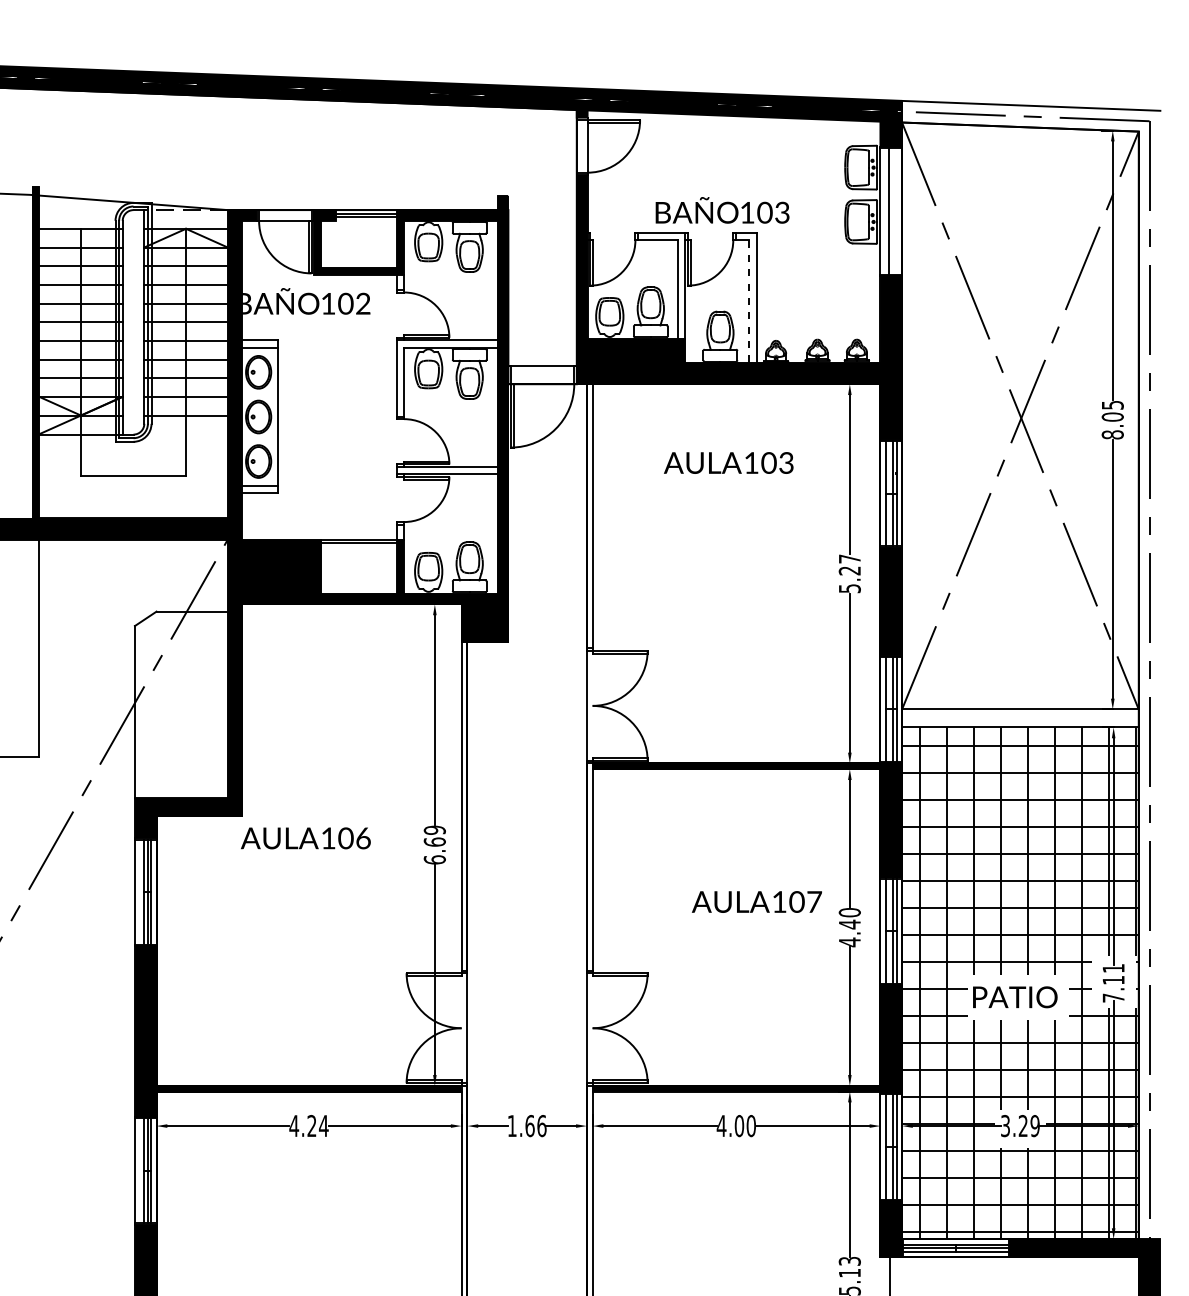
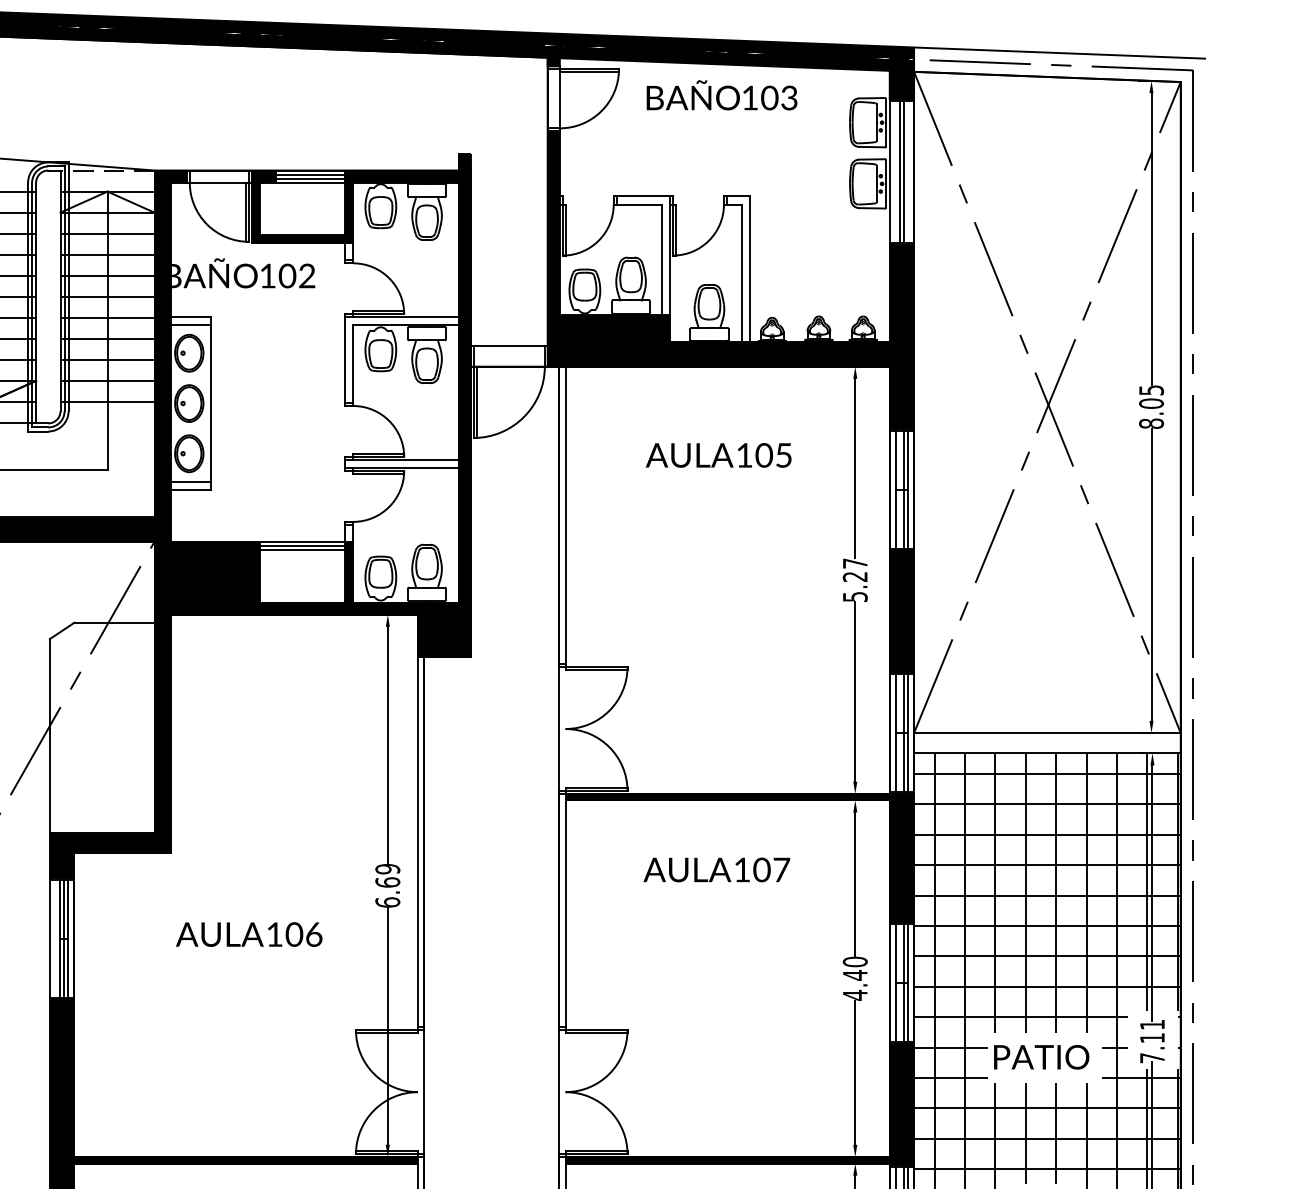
text: (722, 210) -> (721, 95), moved
line: (893, 211) -> (904, 172), added
line: (365, 220) -> (309, 182), added
line: (749, 301) -> (742, 273), dashed -> solid
text: (786, 462) -> (783, 454), 103 -> 105
line: (358, 546) -> (301, 549), added
text: (305, 838) -> (248, 934), moved
text: (756, 901) -> (716, 869), moved

